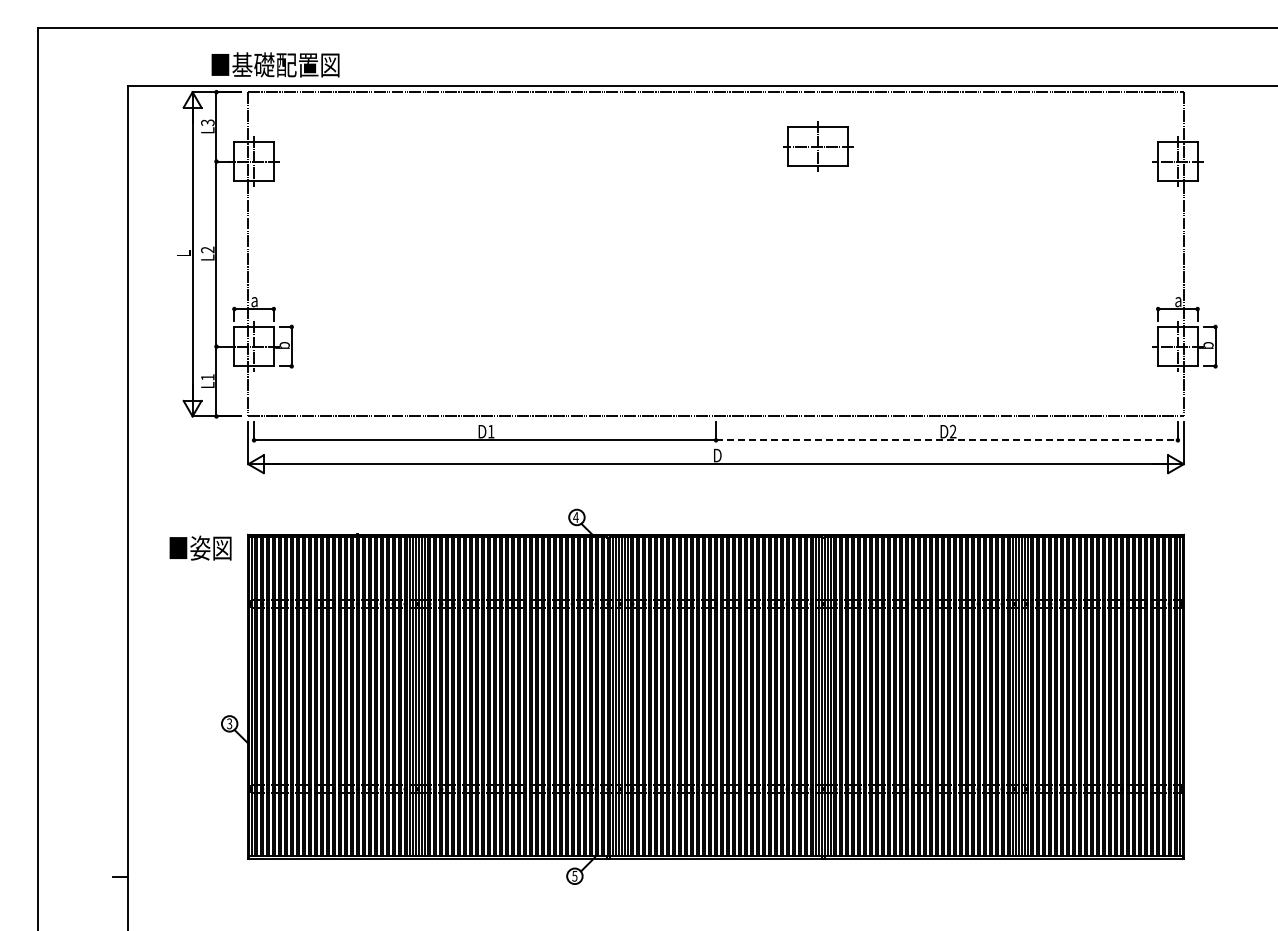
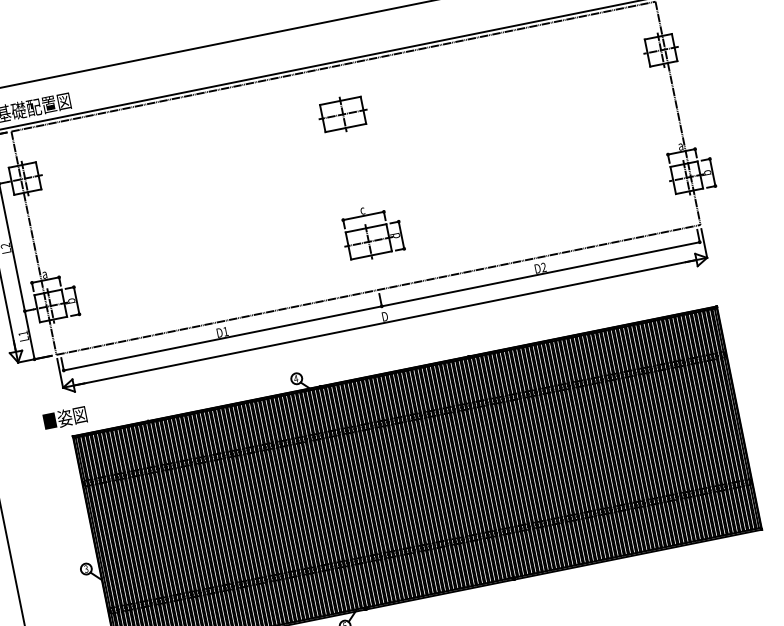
part: (818, 146) -> (343, 114), moved
part: (723, 334) -> (372, 232), added
line: (946, 440) -> (540, 274), dashed -> solid
text: (200, 547) -> (64, 417), moved

